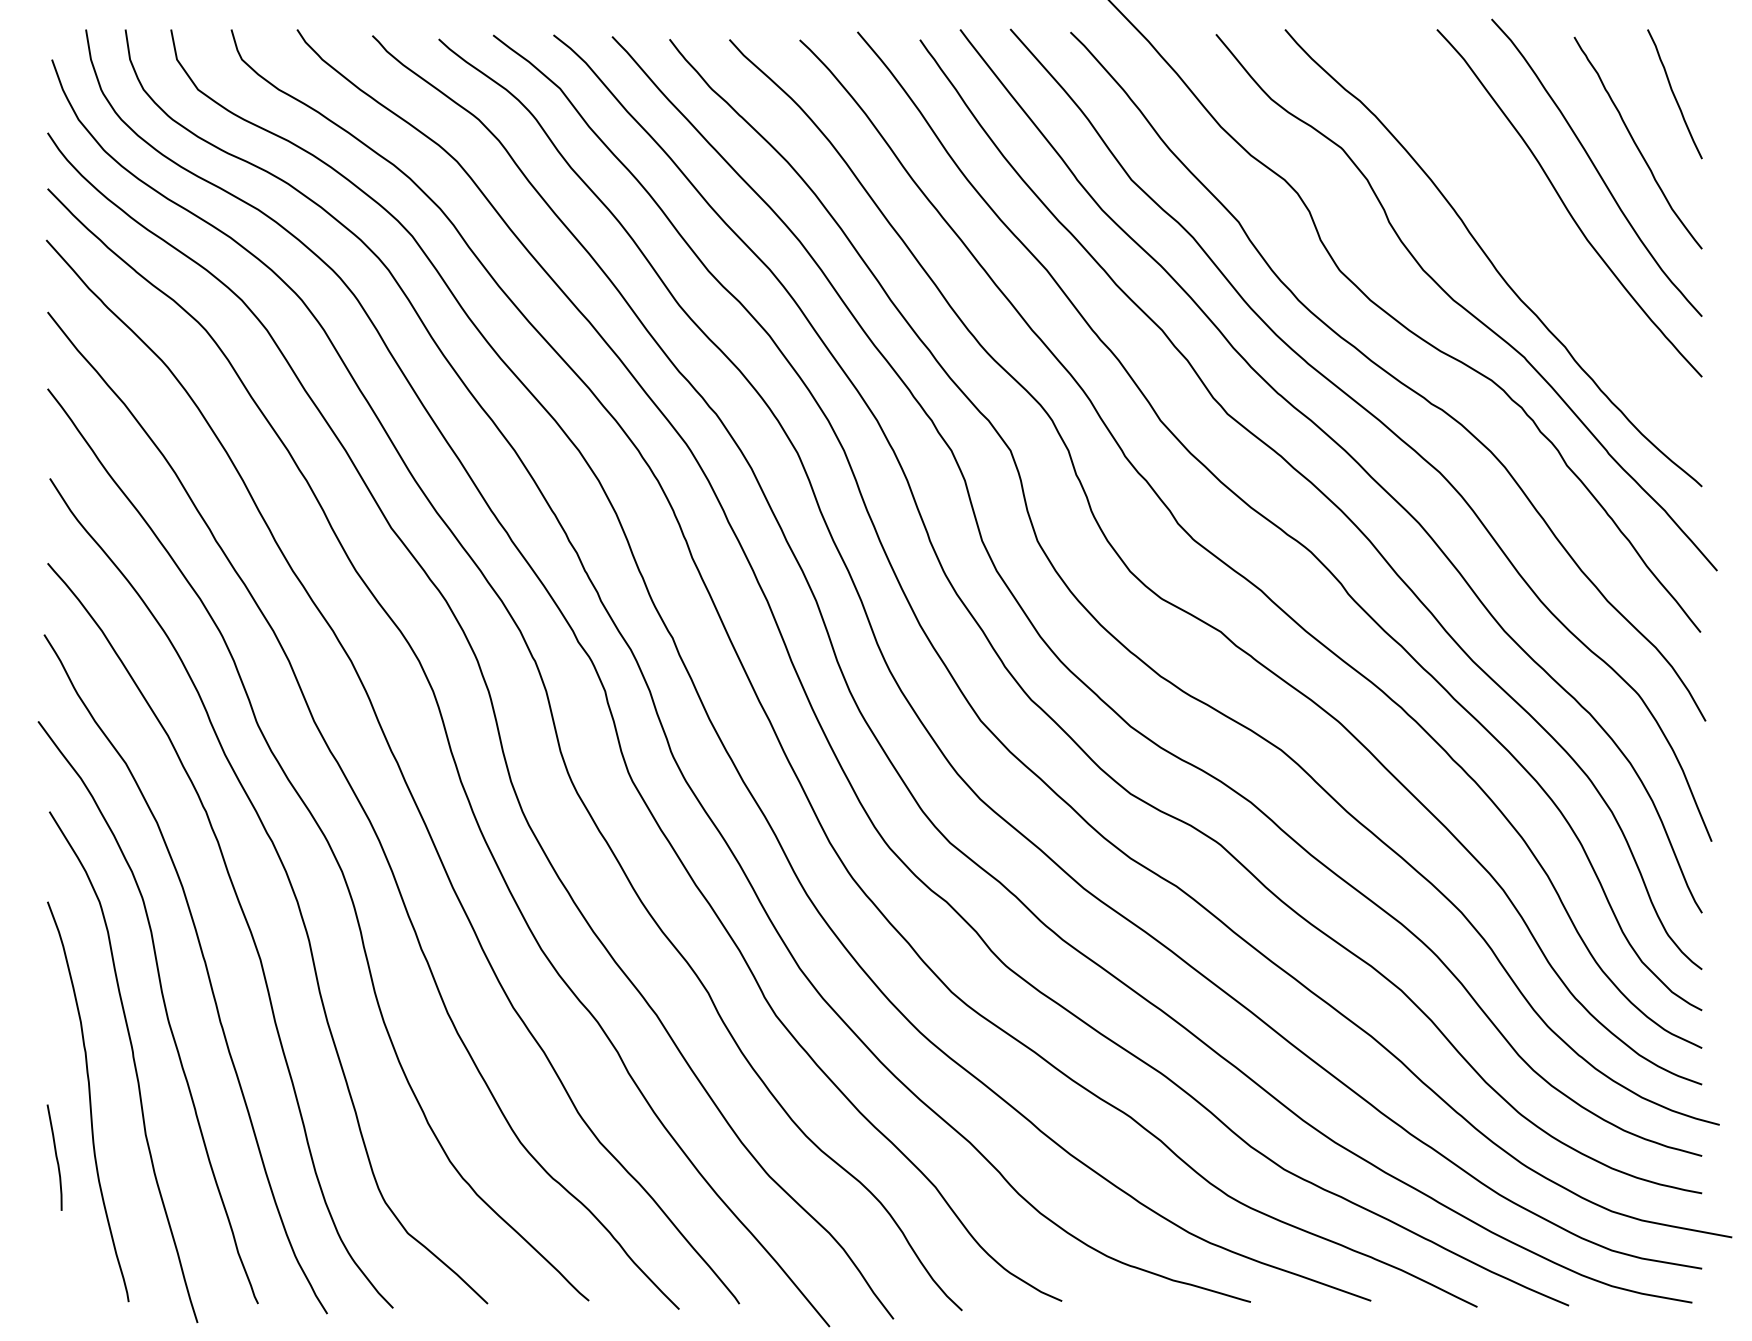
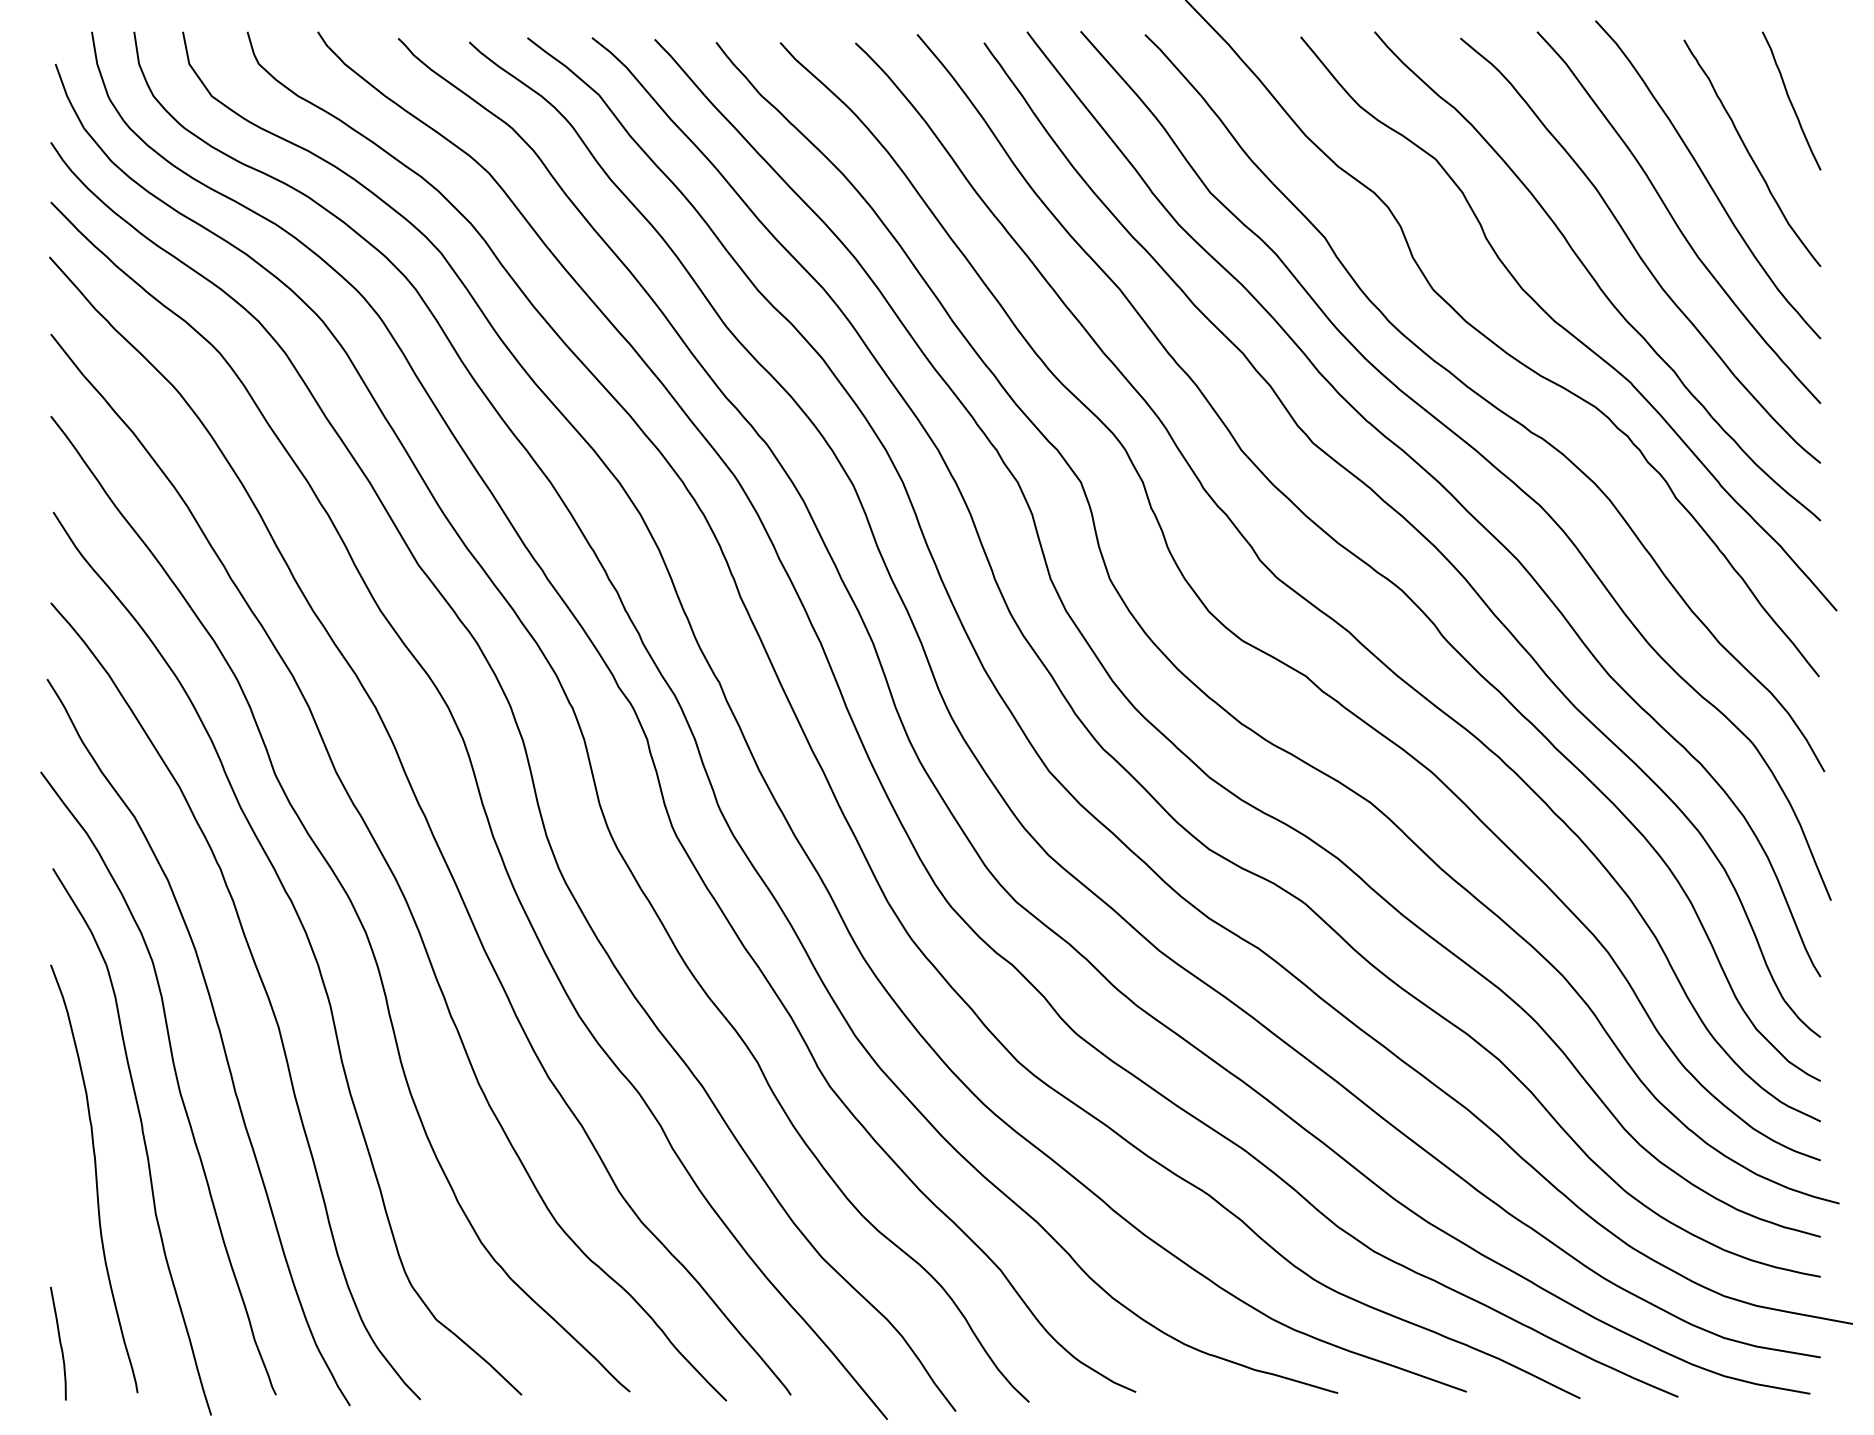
curve: (1531, 235) -> (1638, 252), added
curve: (55, 1157) -> (59, 1343), moved

